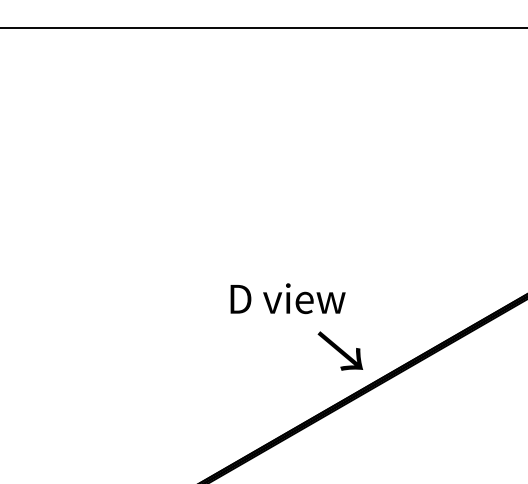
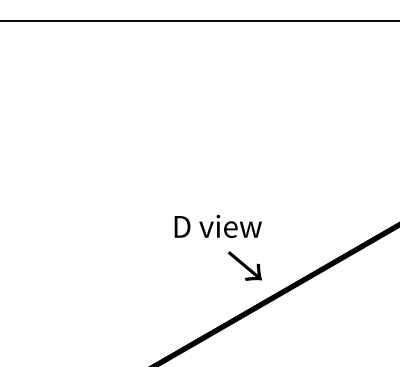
text: (340, 350) -> (245, 265), moved

